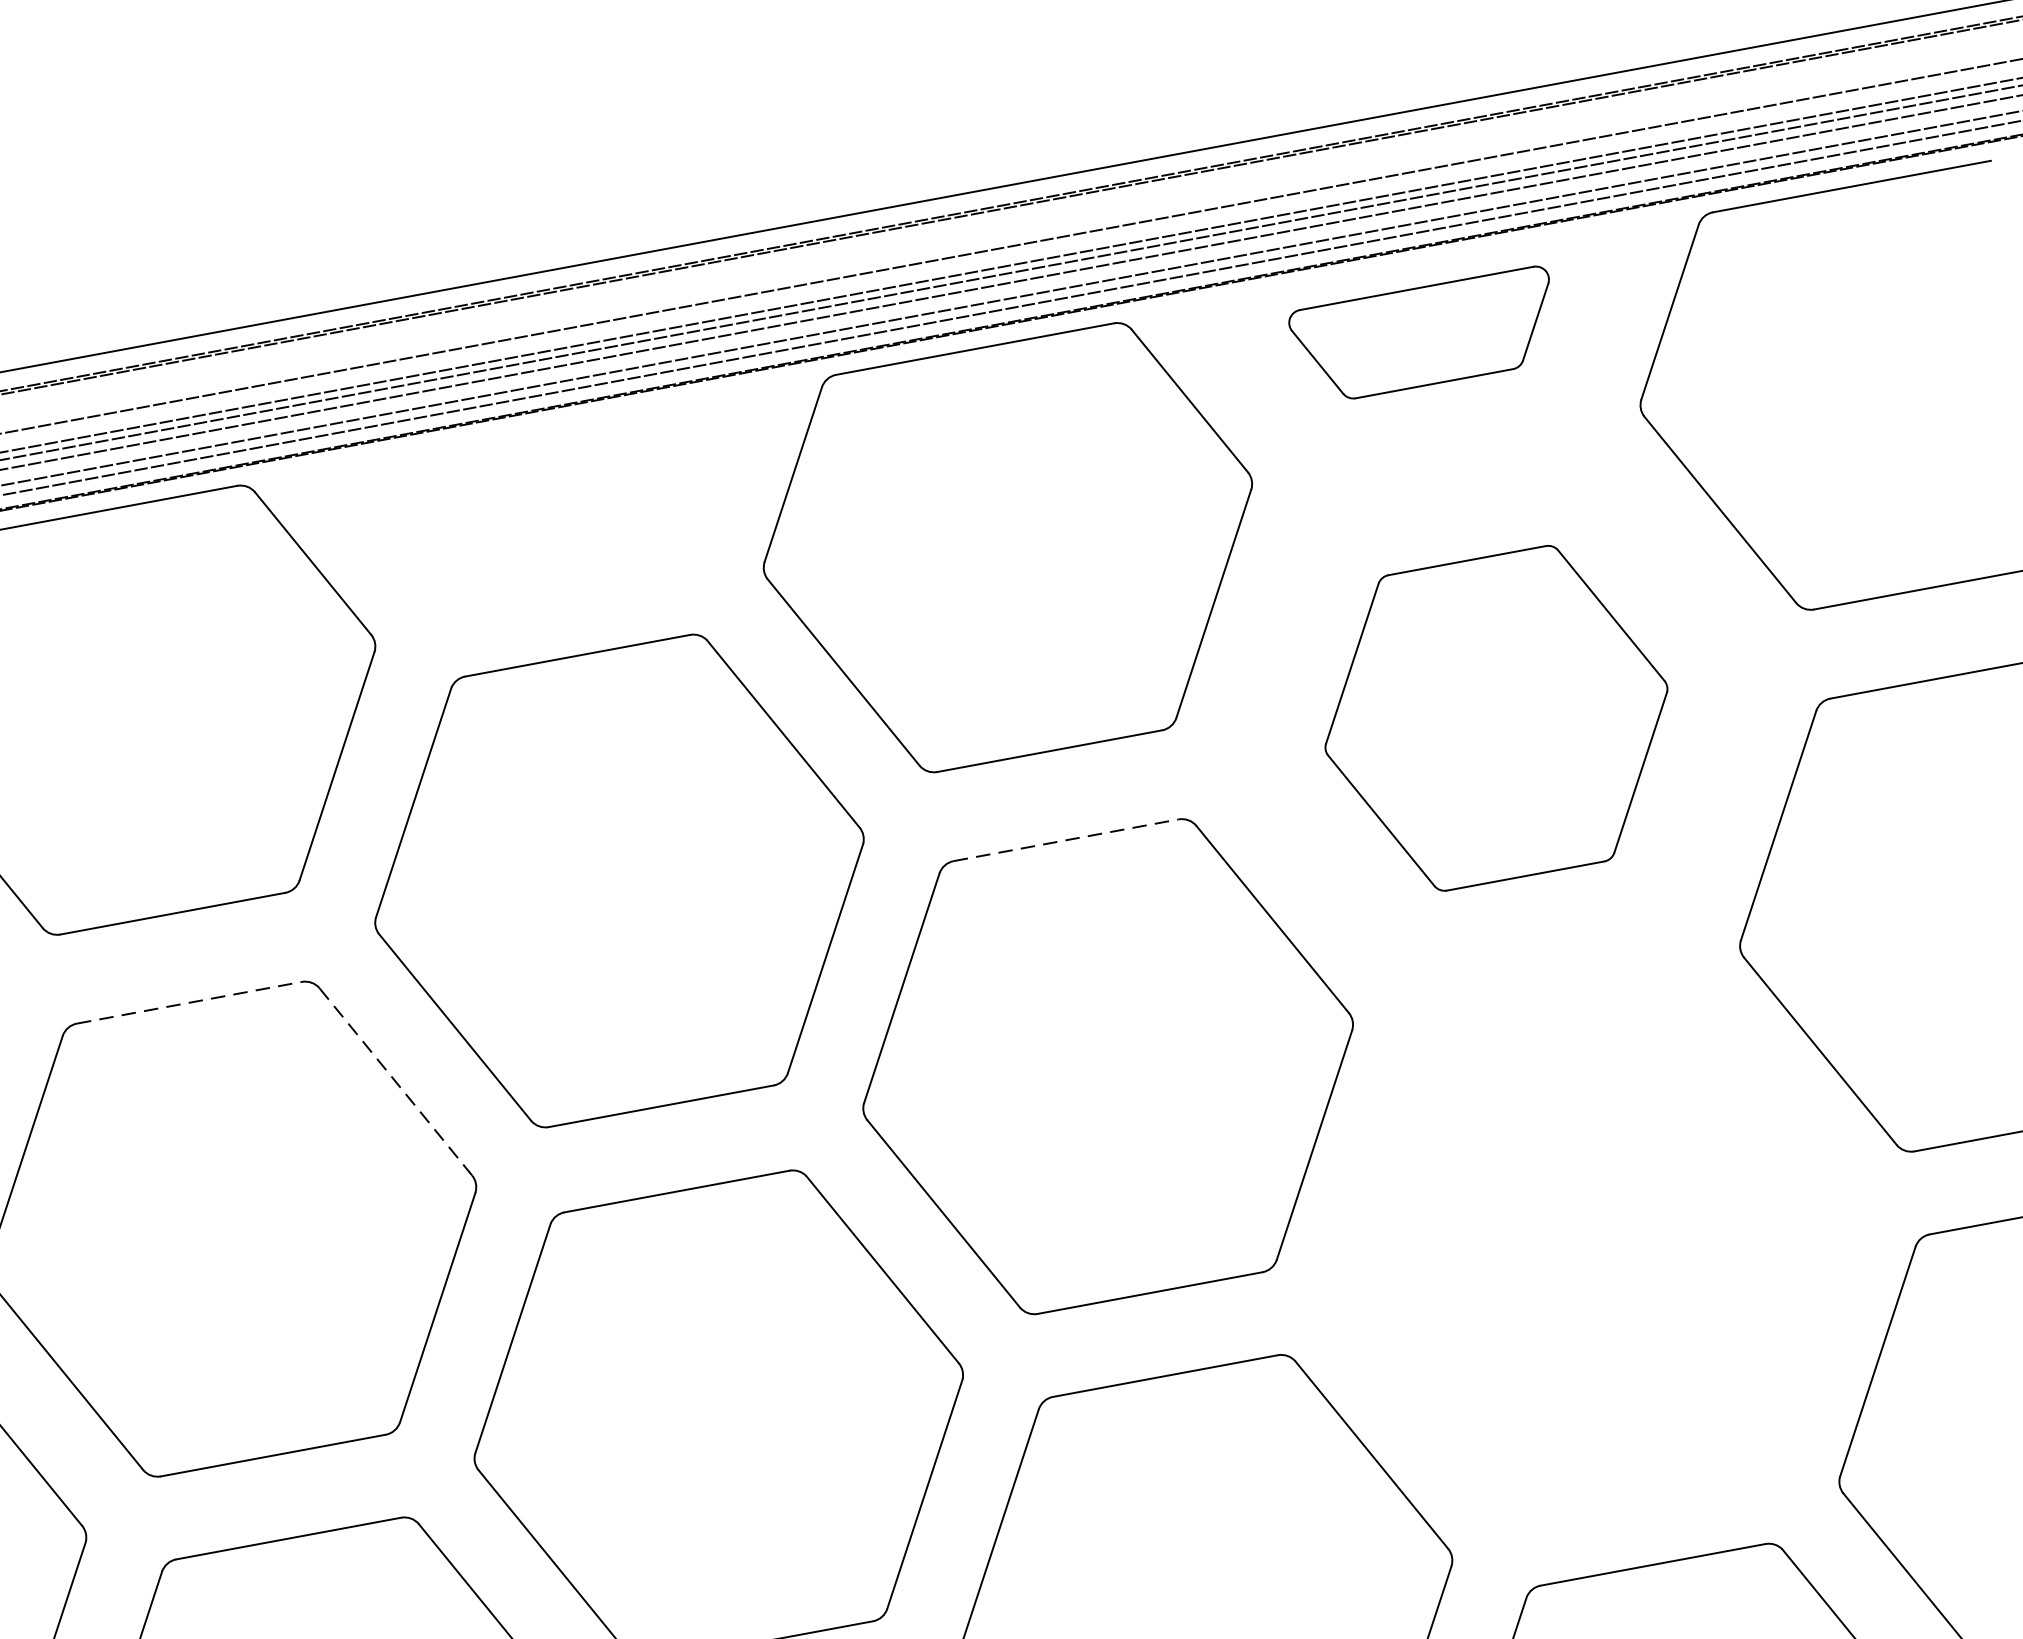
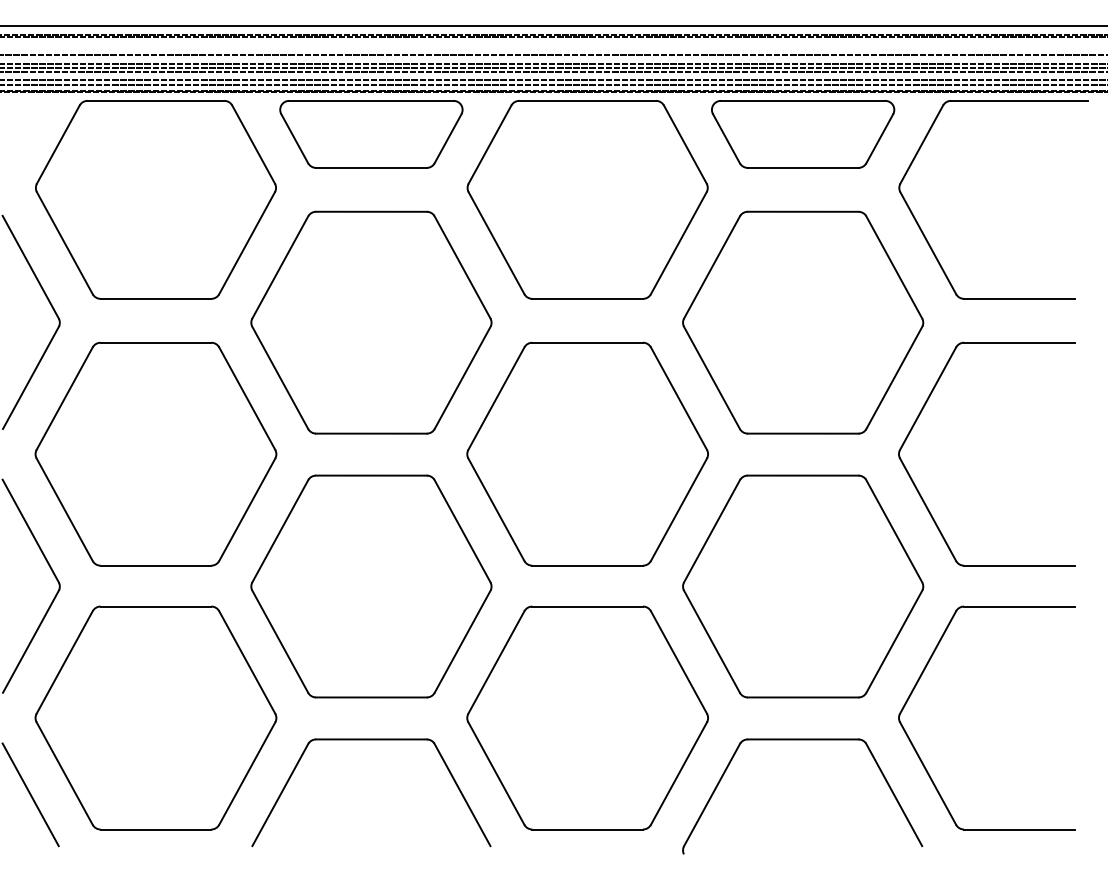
part: (1426, 336) -> (803, 134), size x1.43
part: (548, 498) -> (371, 134), added
part: (1496, 717) -> (803, 322), size x1.43
line: (1067, 839) -> (588, 342), dashed -> solid
line: (190, 1002) -> (156, 342), dashed -> solid
line: (396, 1083) -> (247, 399), dashed -> solid
part: (1596, 1254) -> (803, 586), added

